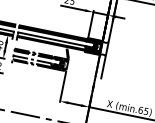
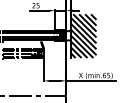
hatch: (123, 53) -> (83, 36), added

